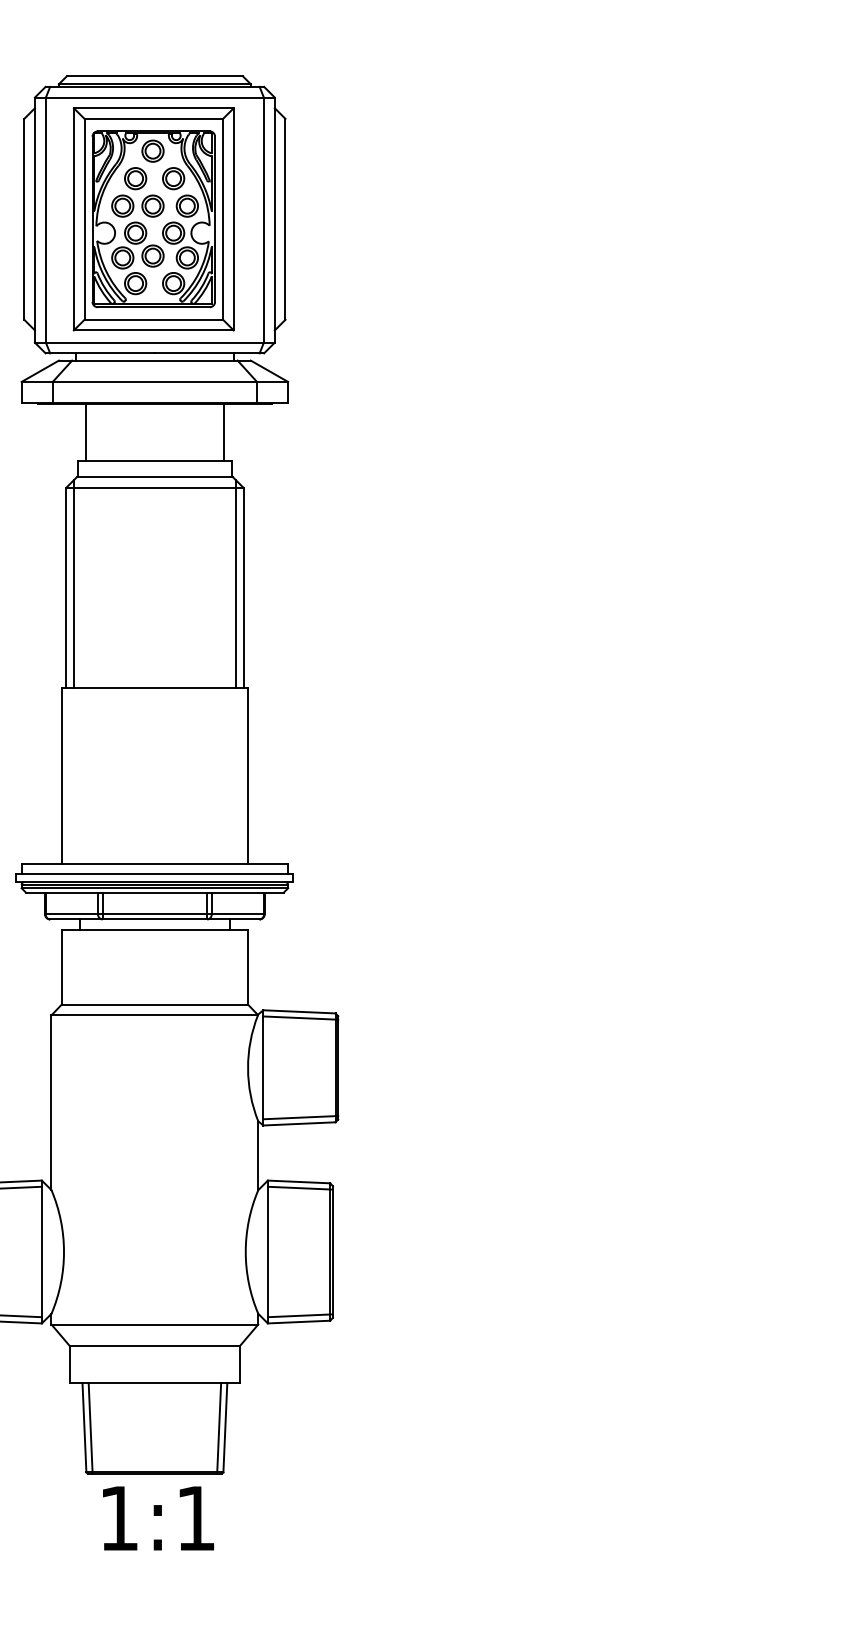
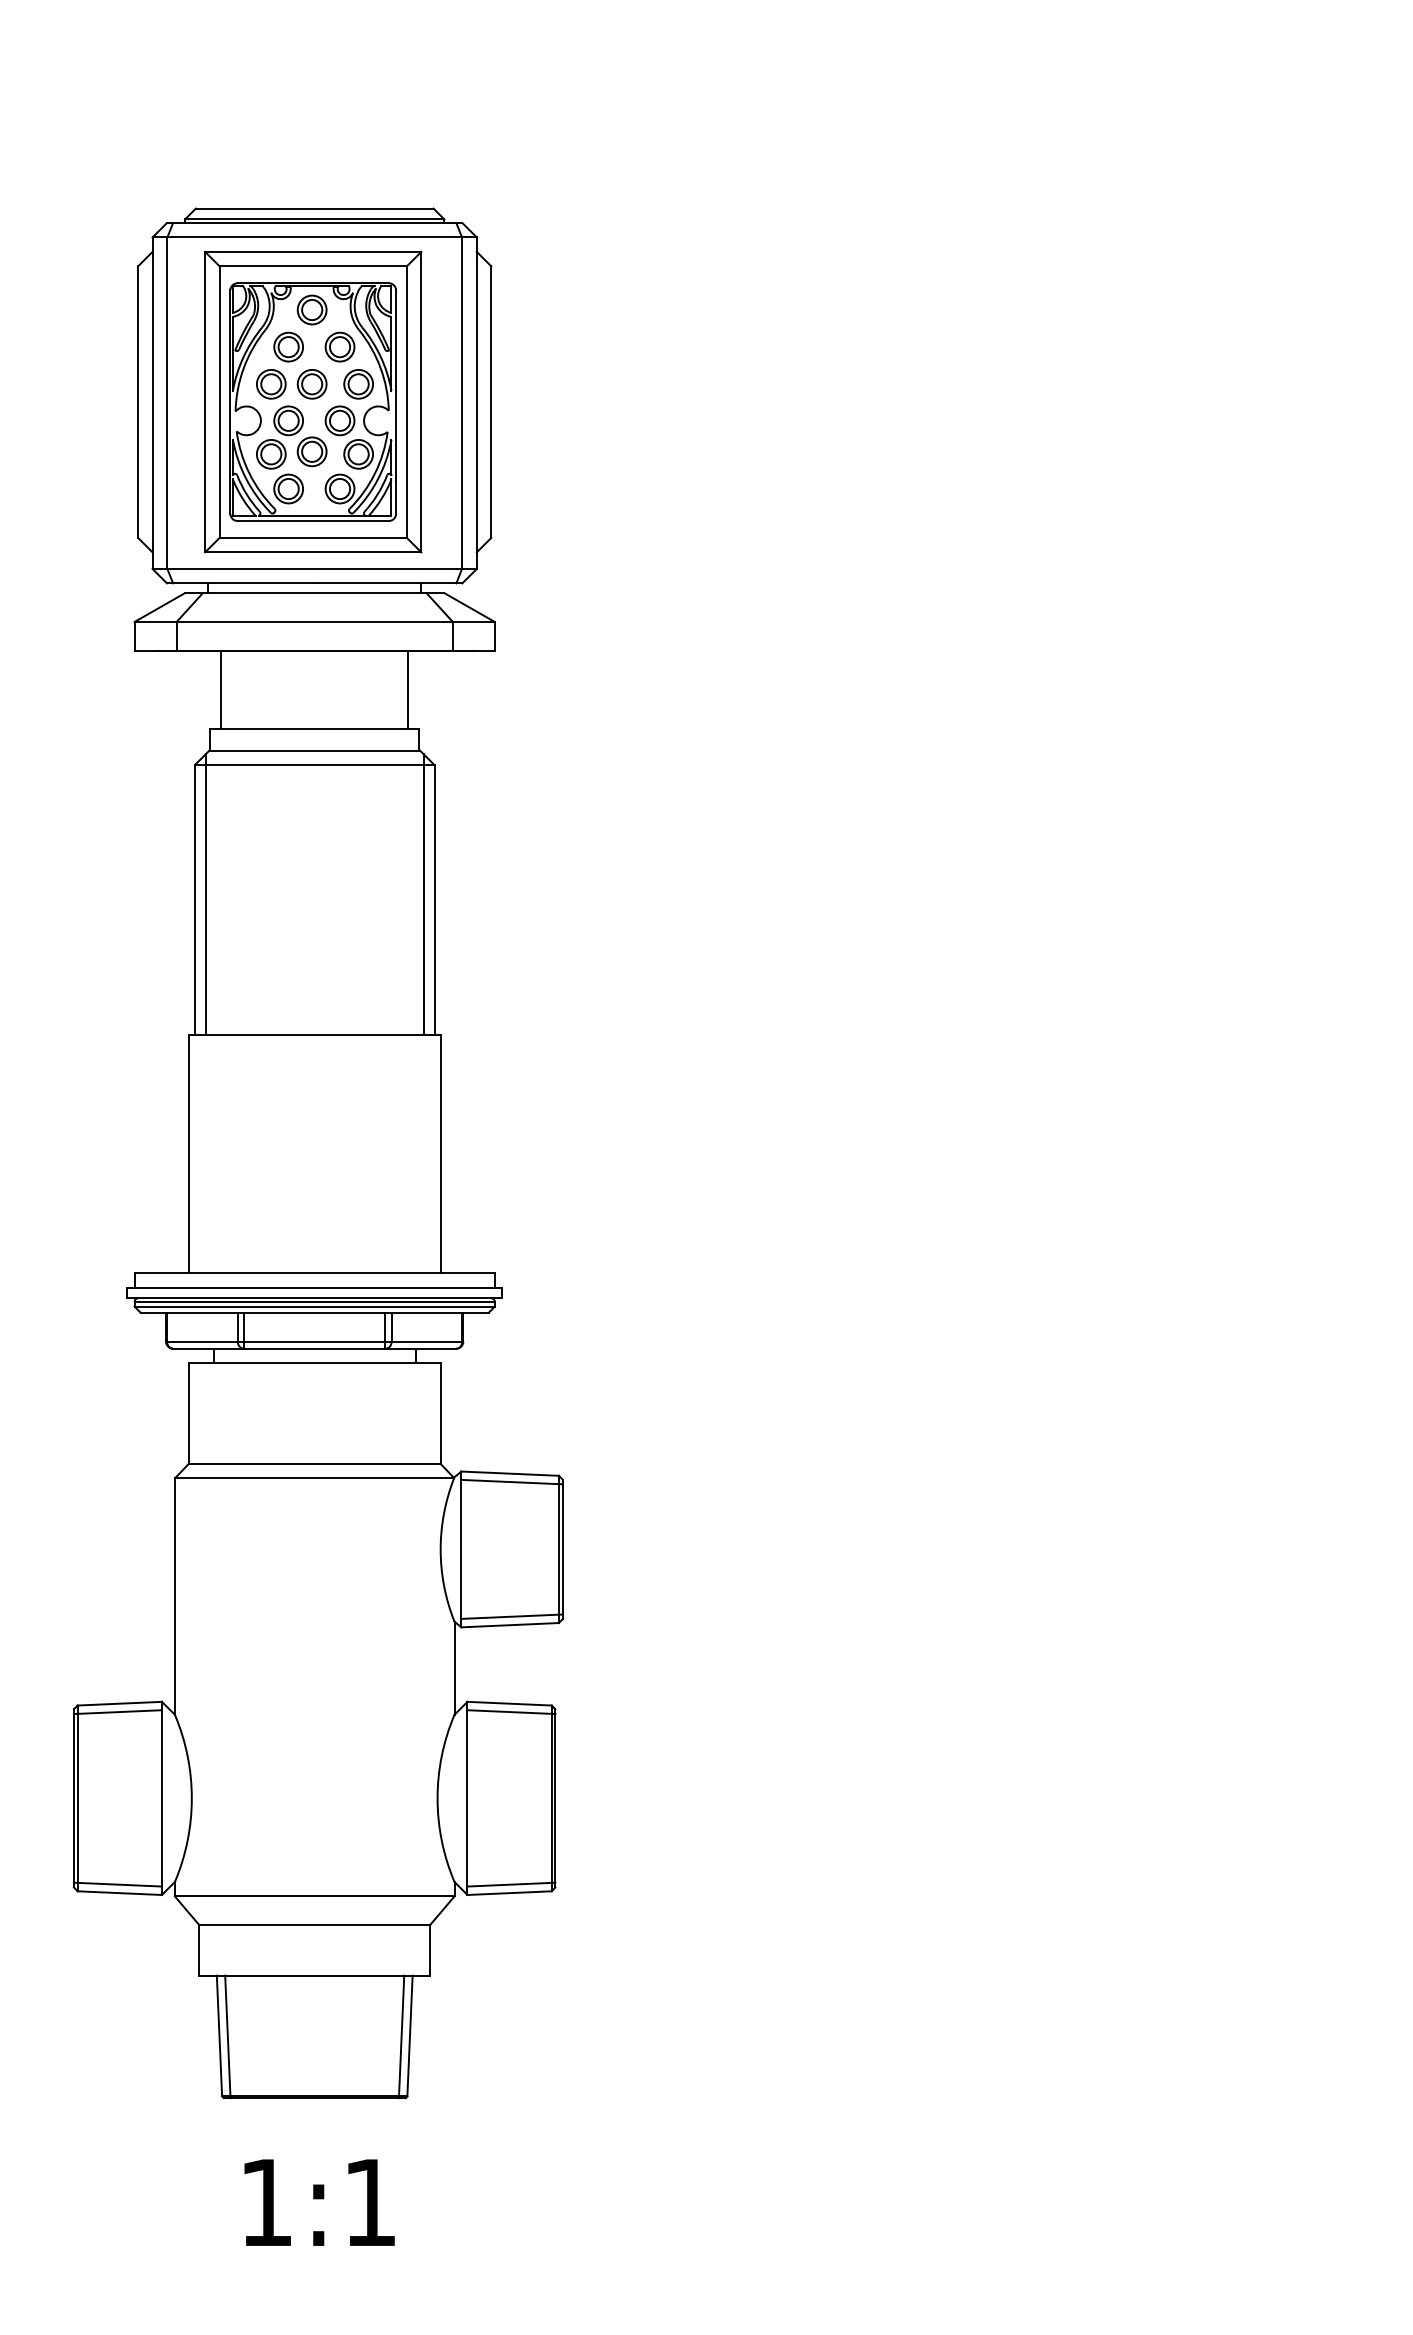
text: (158, 1518) -> (319, 2202), moved

